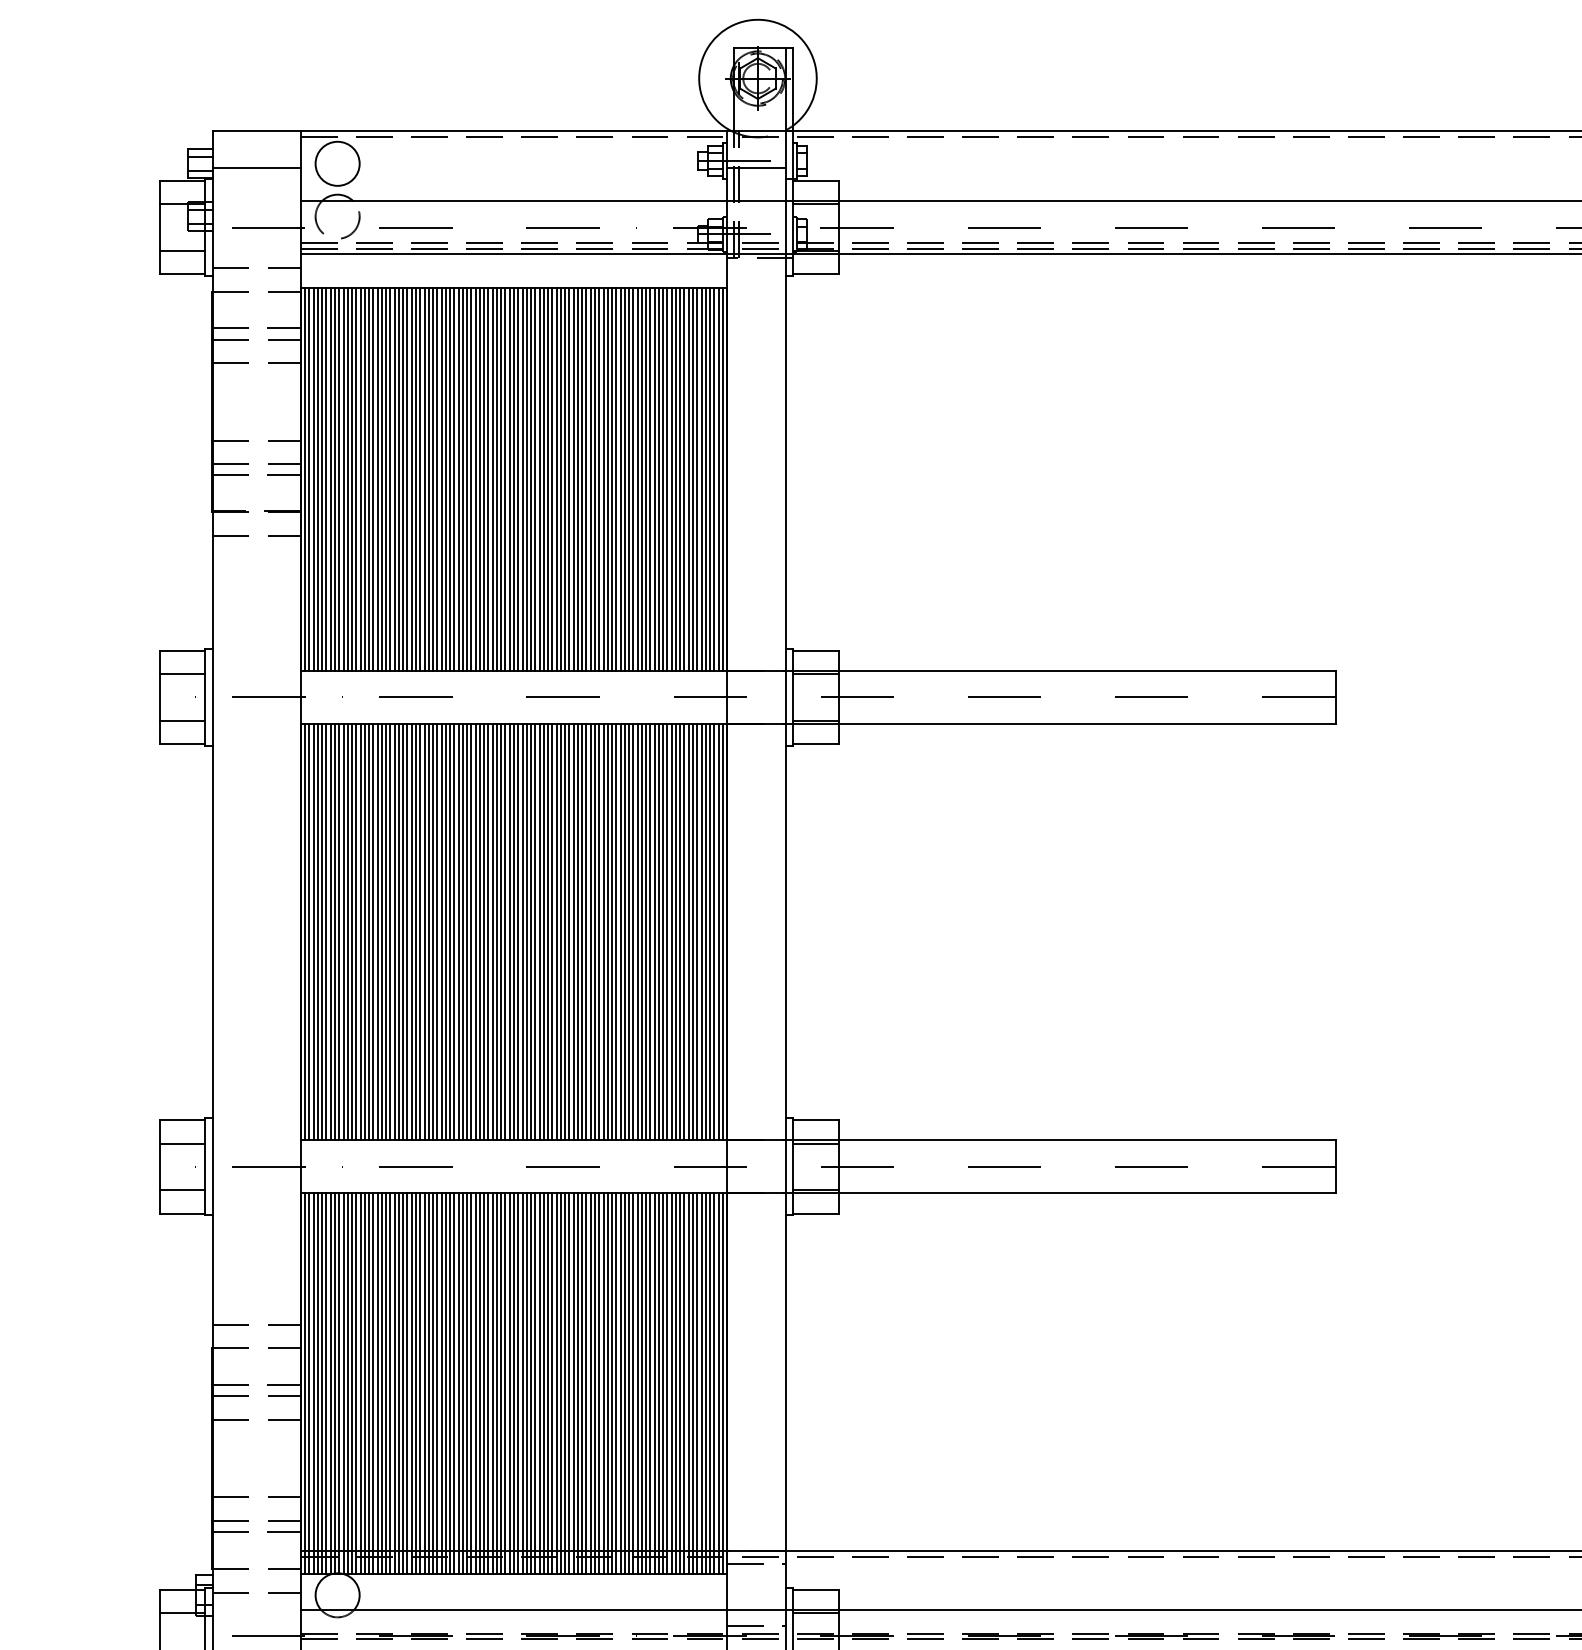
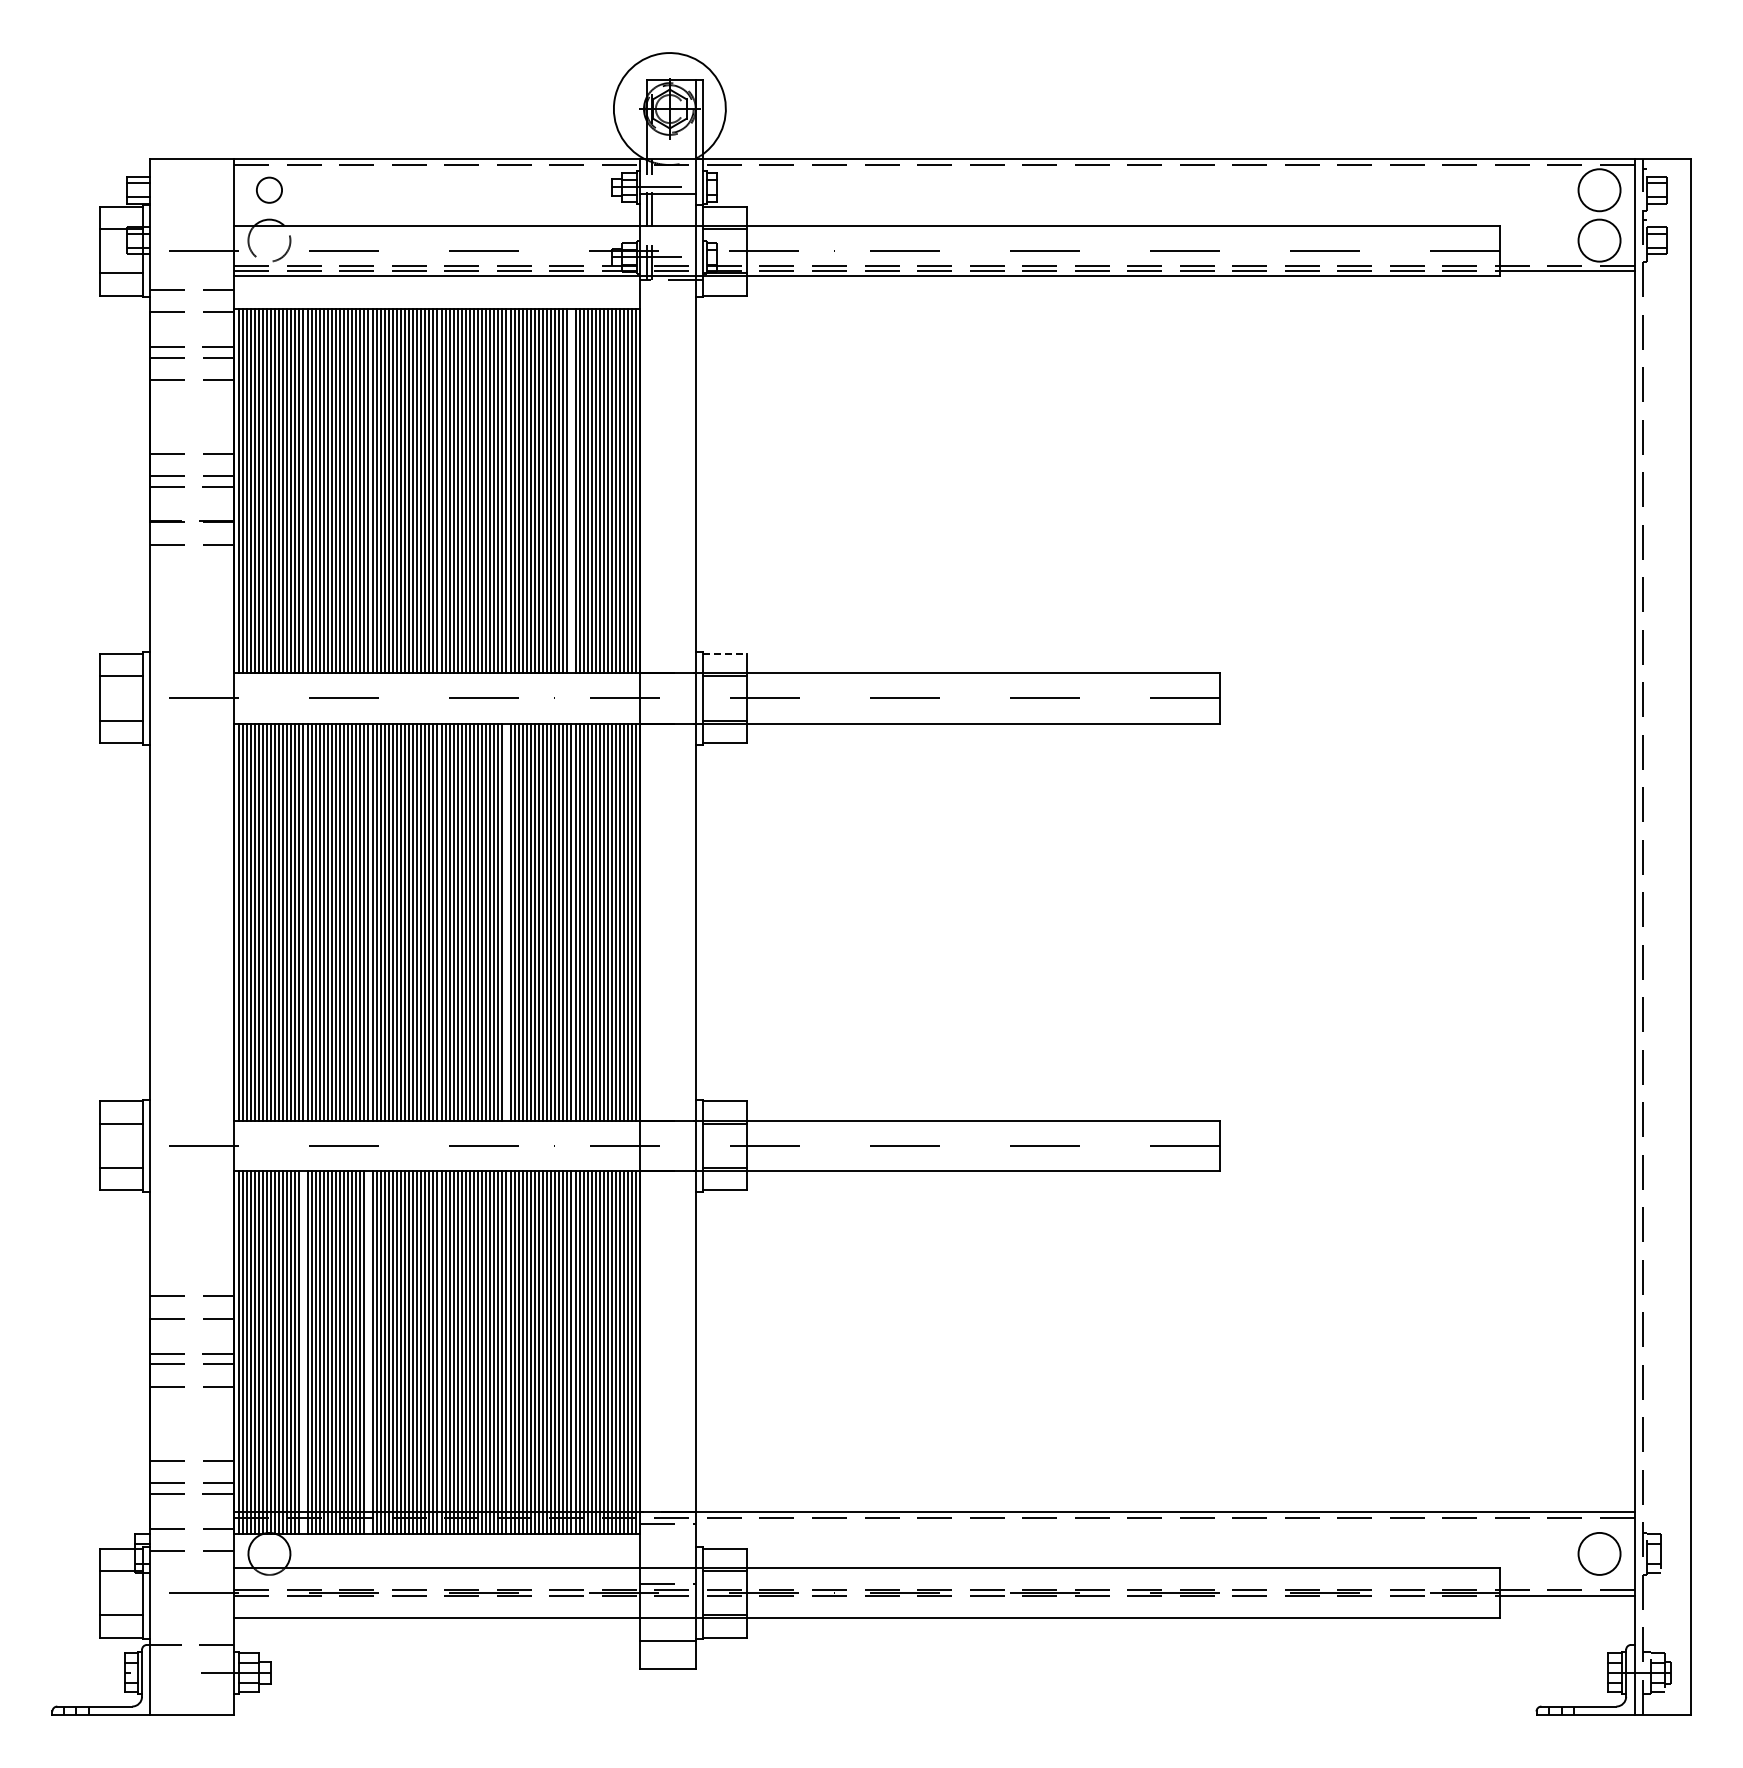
circle: (337, 164) -> (269, 190), size x0.6
line: (256, 168) -> (192, 194), removed
line: (654, 479) -> (571, 490), removed
line: (816, 650) -> (725, 653), solid -> dashed
line: (586, 931) -> (506, 921), removed
line: (373, 1383) -> (303, 1352), removed
line: (441, 1383) -> (368, 1352), removed

